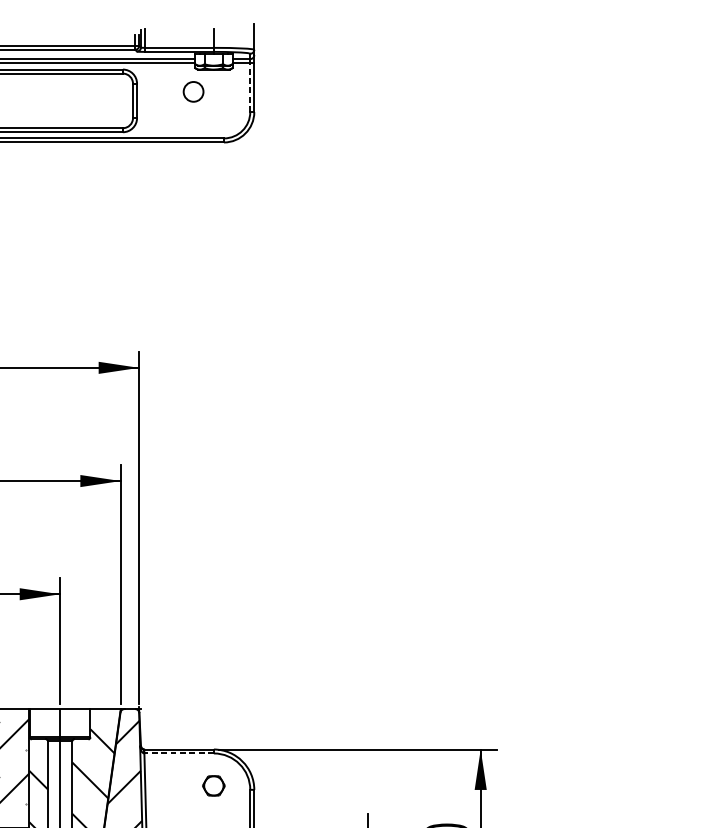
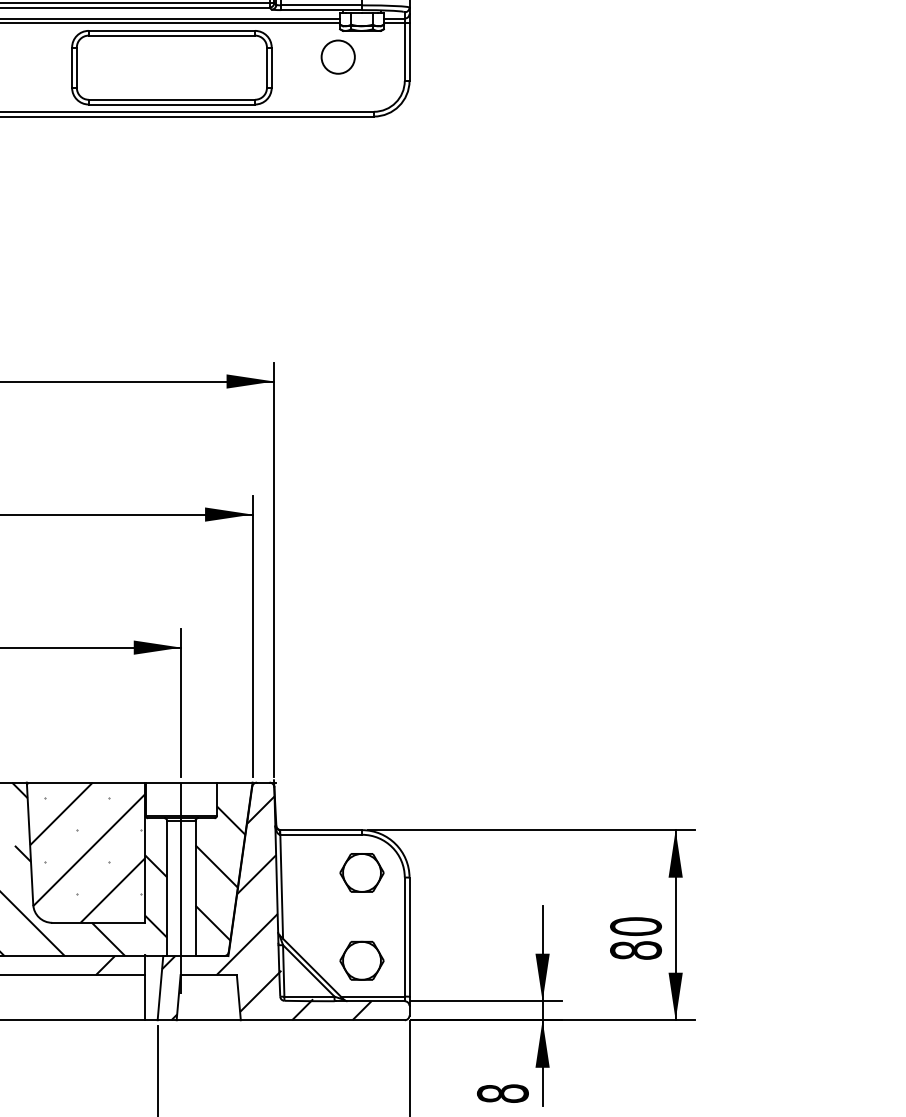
line: (250, 87) -> (404, 52), dashed -> solid
circle: (193, 91) -> (337, 56), size x1.43
line: (179, 753) -> (321, 834), dashed -> solid
part: (213, 785) -> (361, 872), size x1.67

